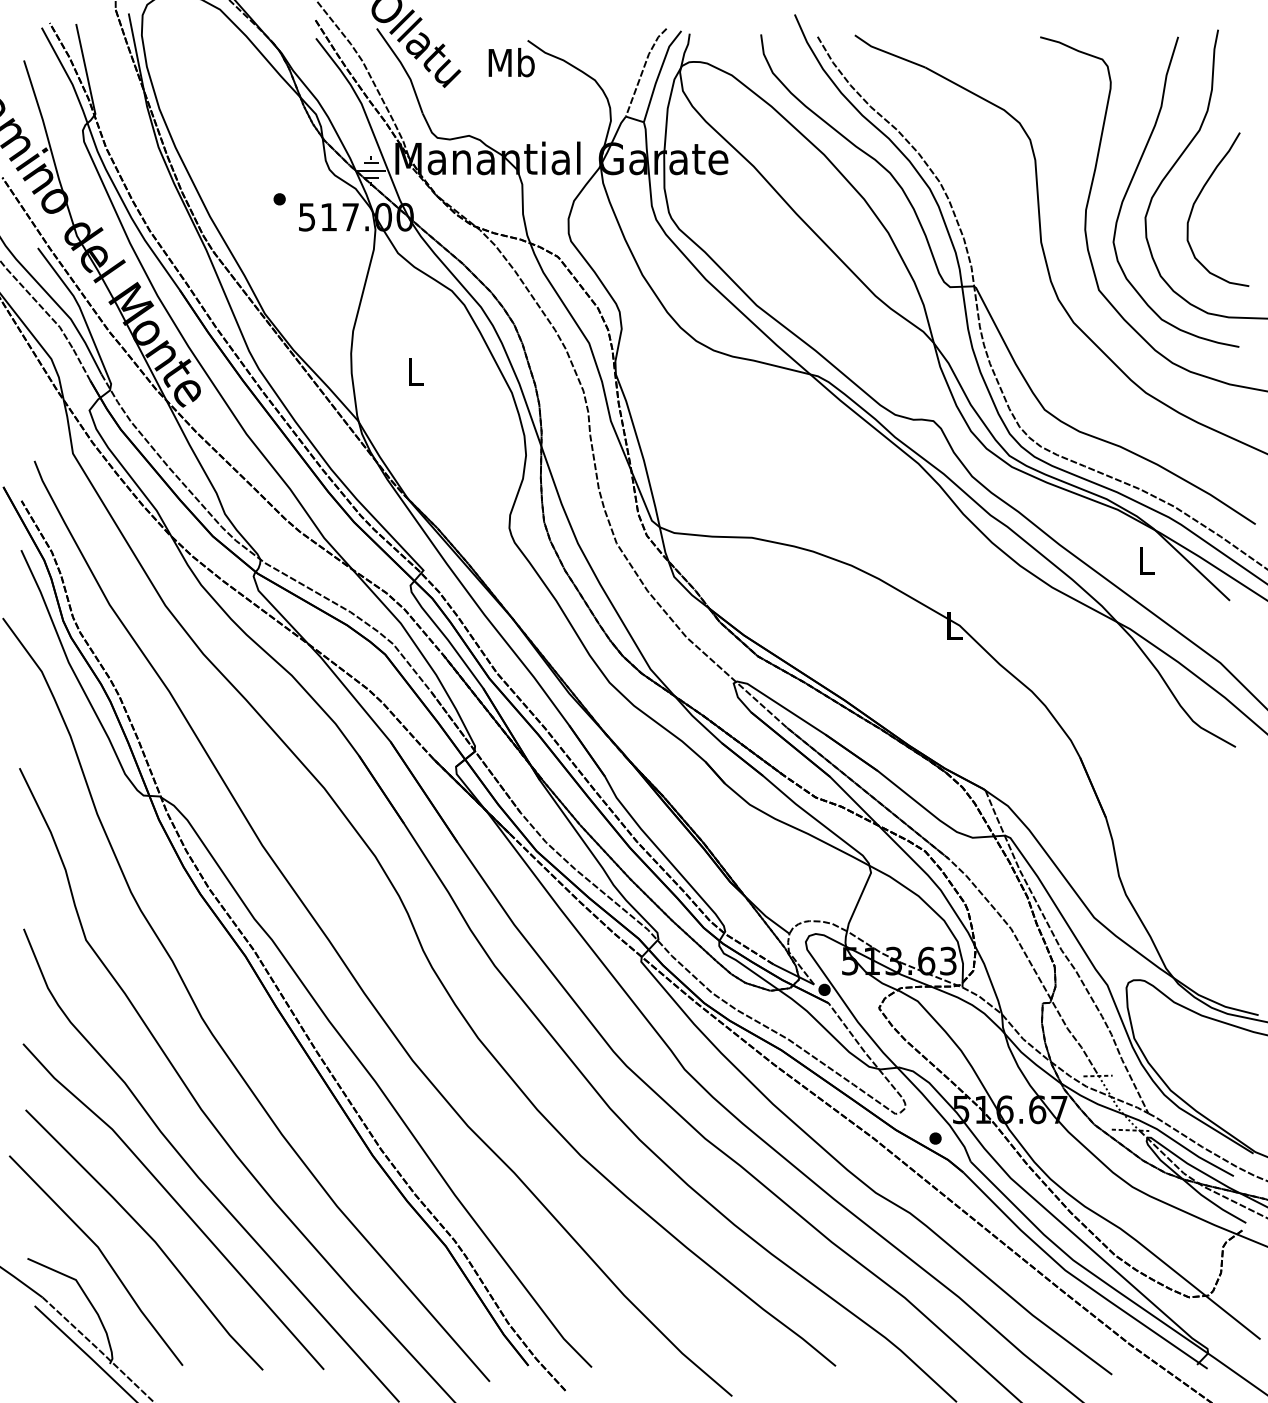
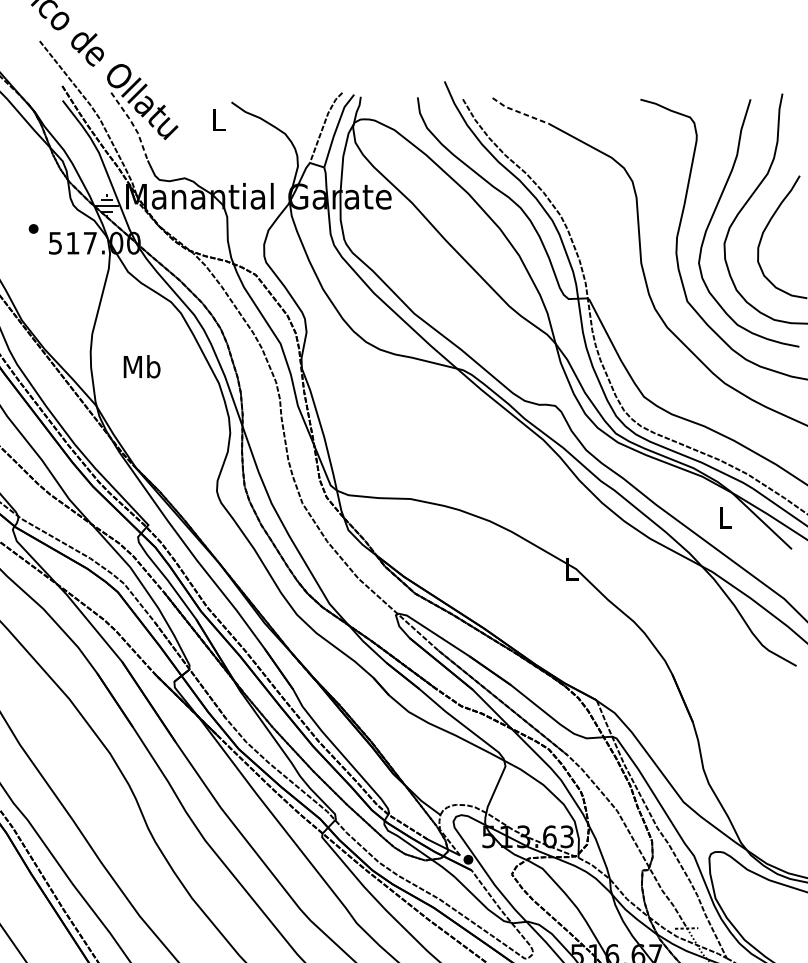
line: (888, 53) -> (519, 112), solid -> dashed
text: (511, 62) -> (218, 119), Mb -> L
line: (404, 69) -> (133, 125), solid -> dashed
text: (415, 371) -> (142, 366), L -> Mb

